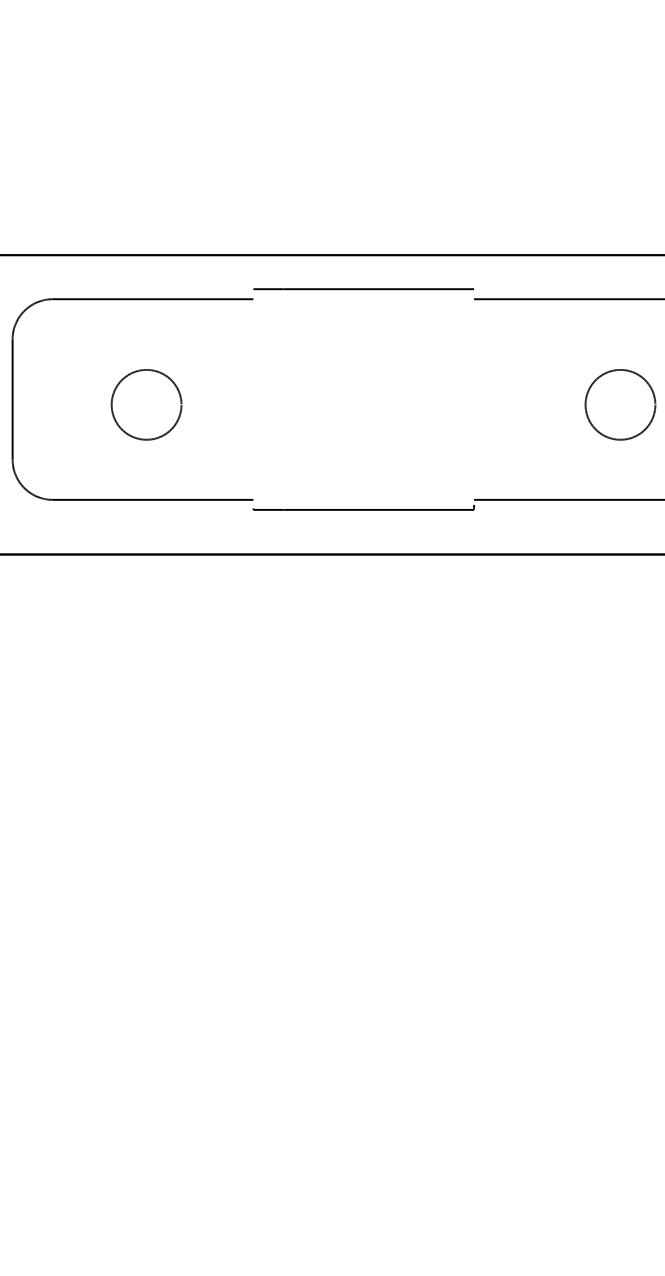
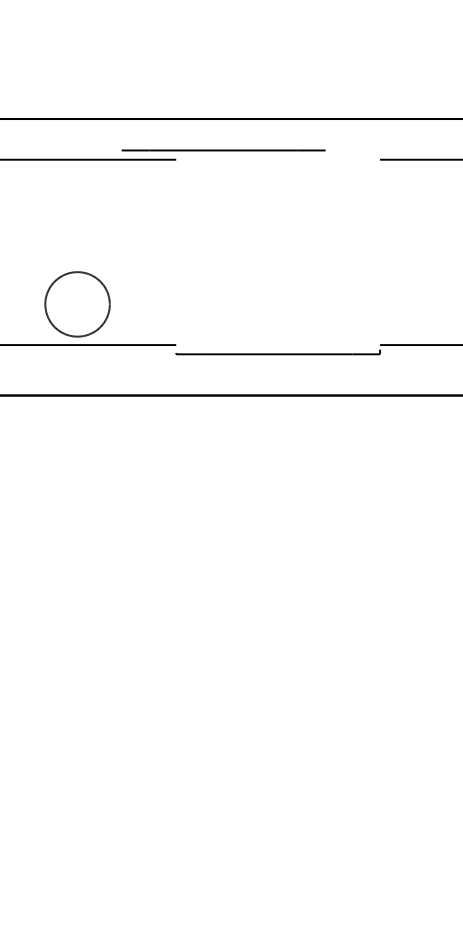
line: (363, 289) -> (223, 150), moved
part: (146, 404) -> (77, 304), moved

